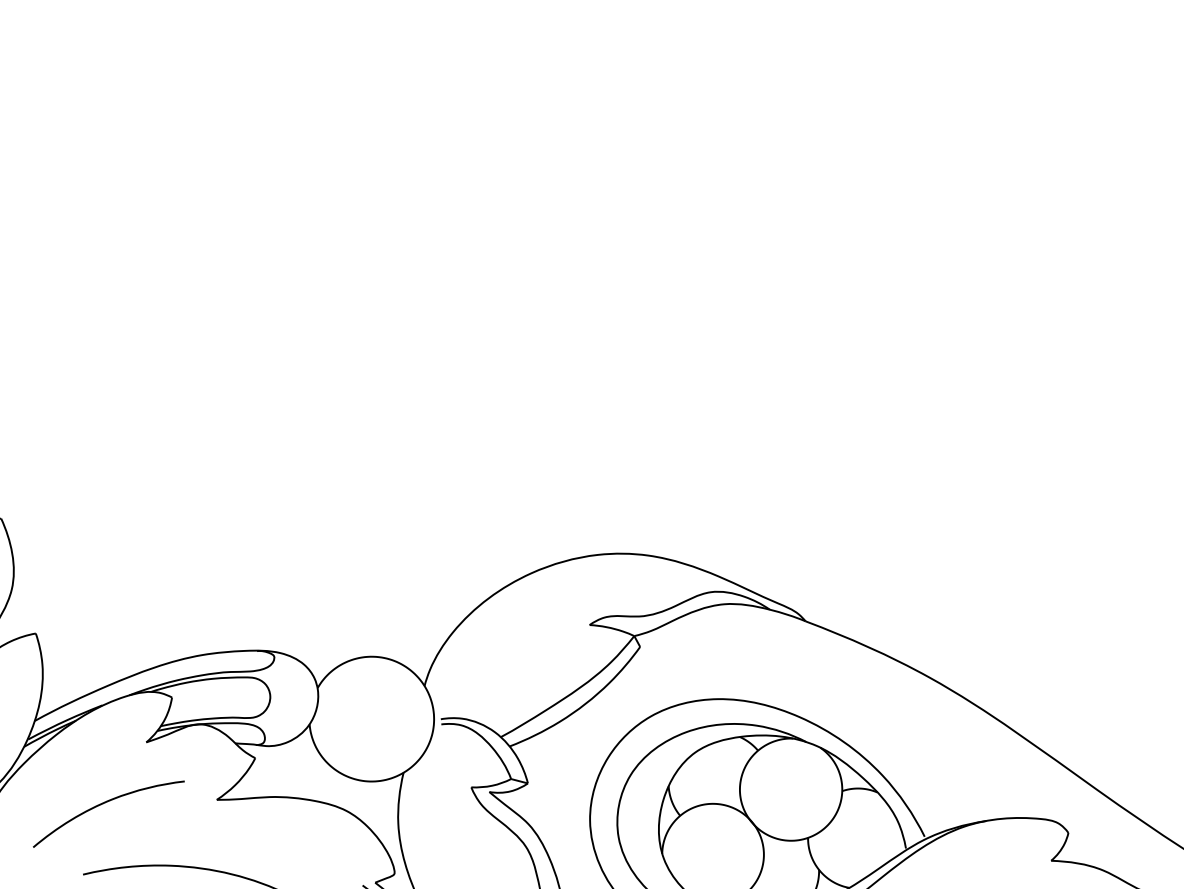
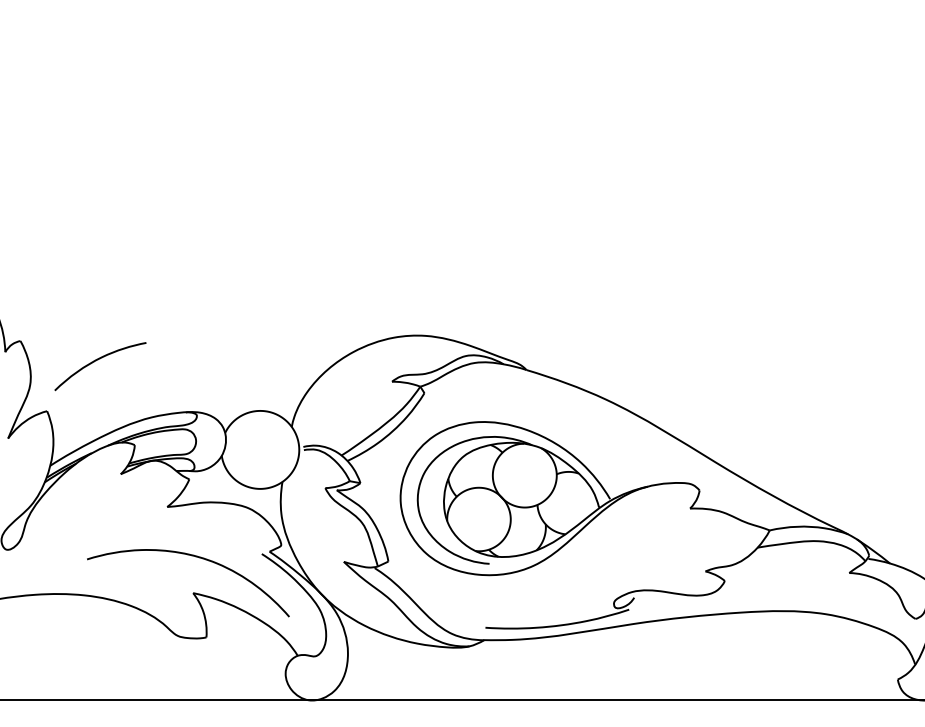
curve: (106, 804) -> (98, 360), moved

